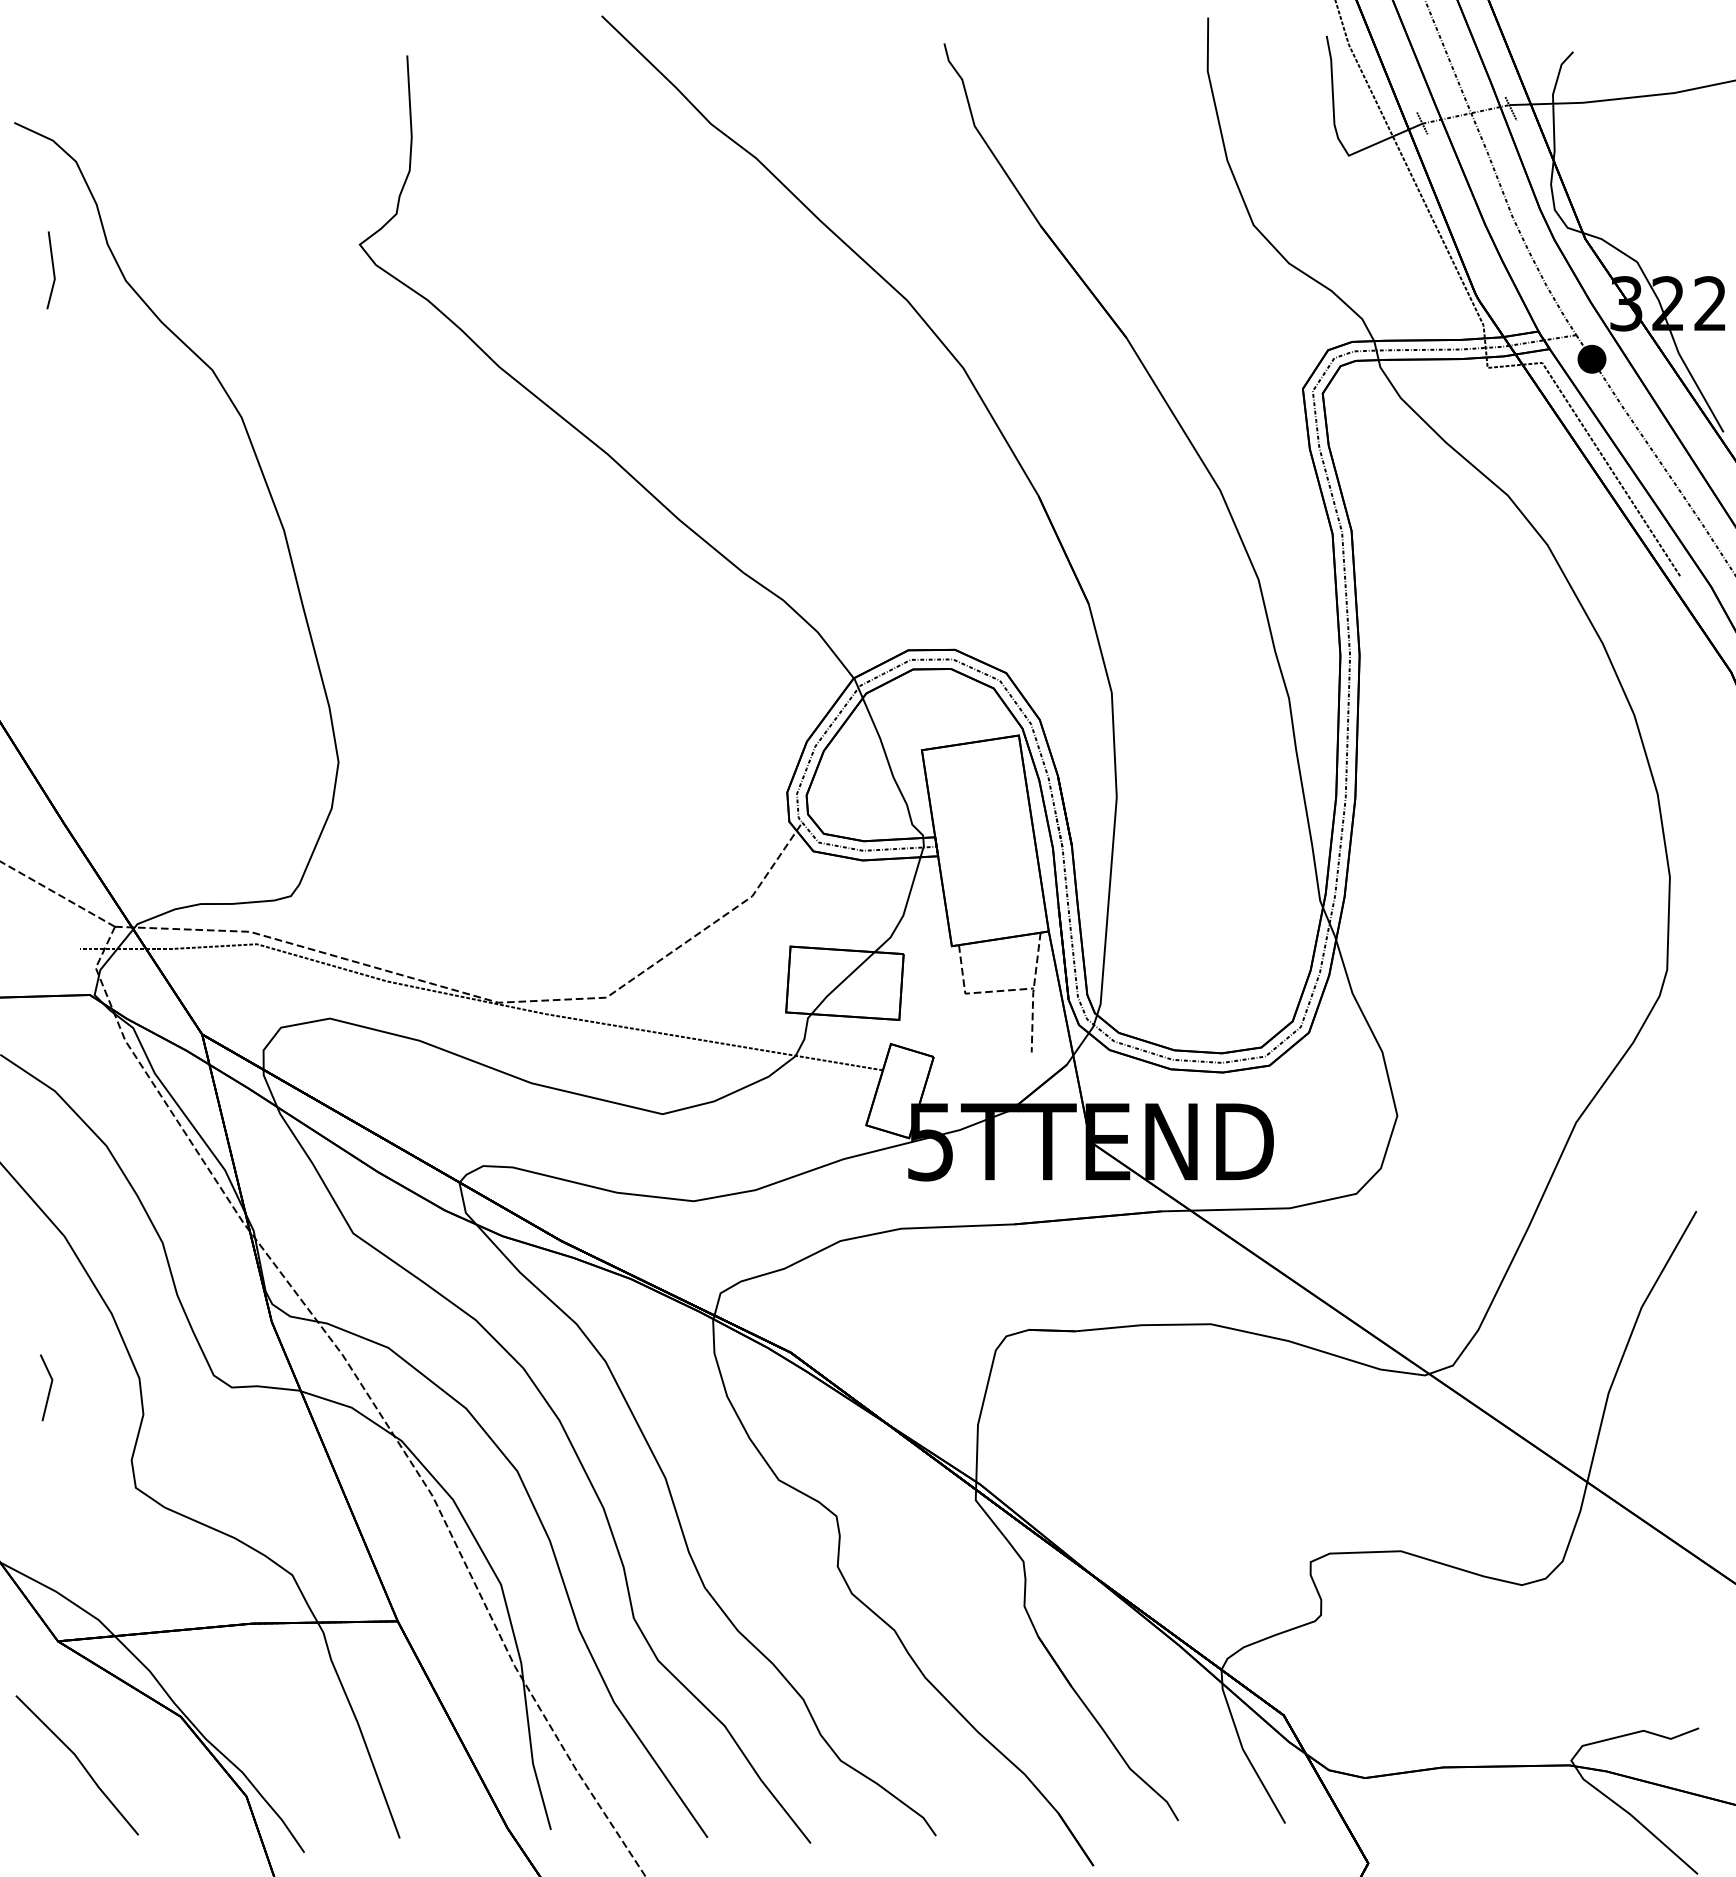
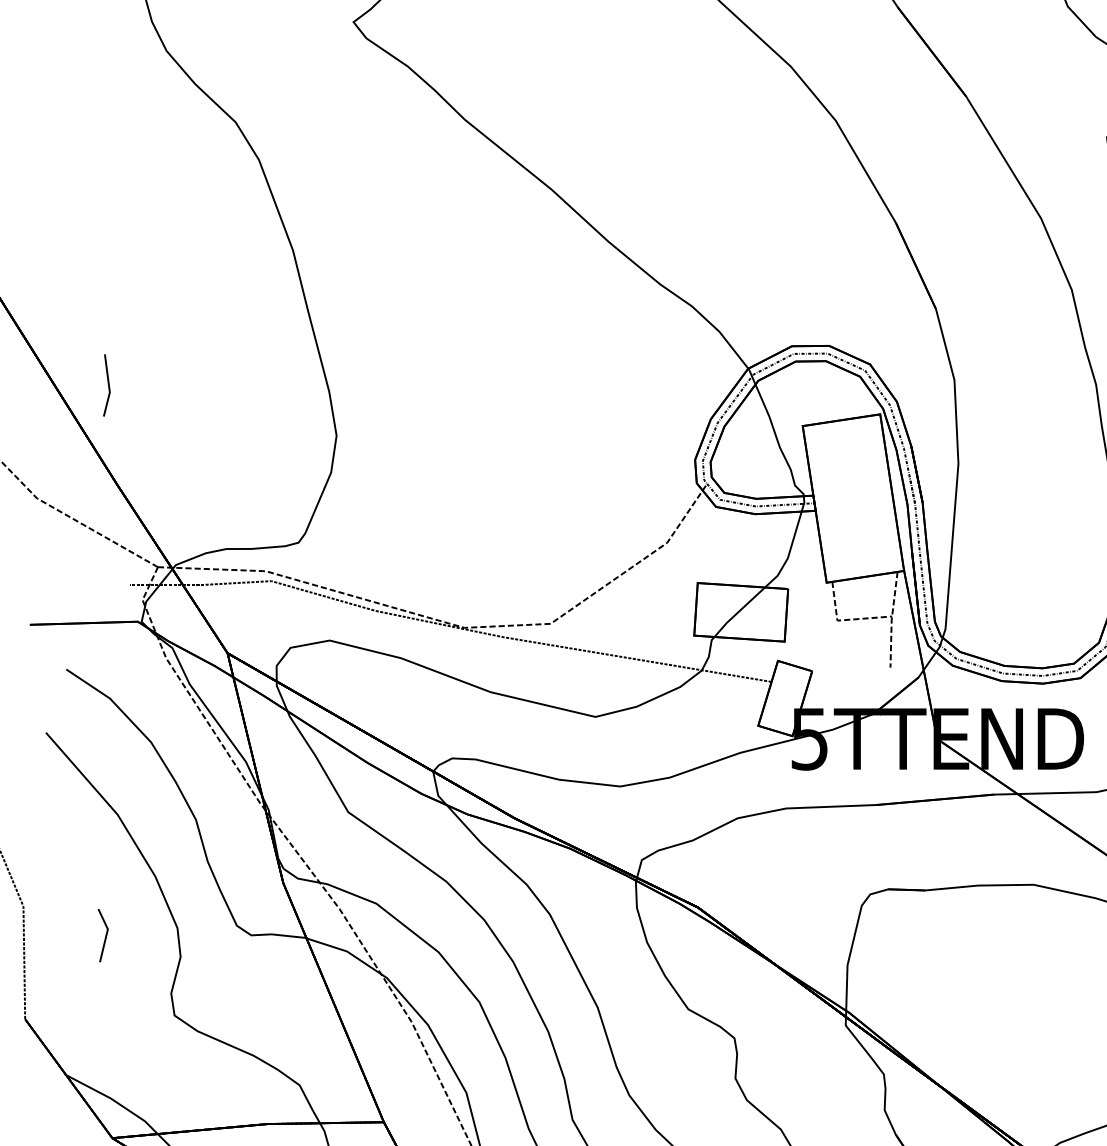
line: (52, 270) -> (107, 385), moved

